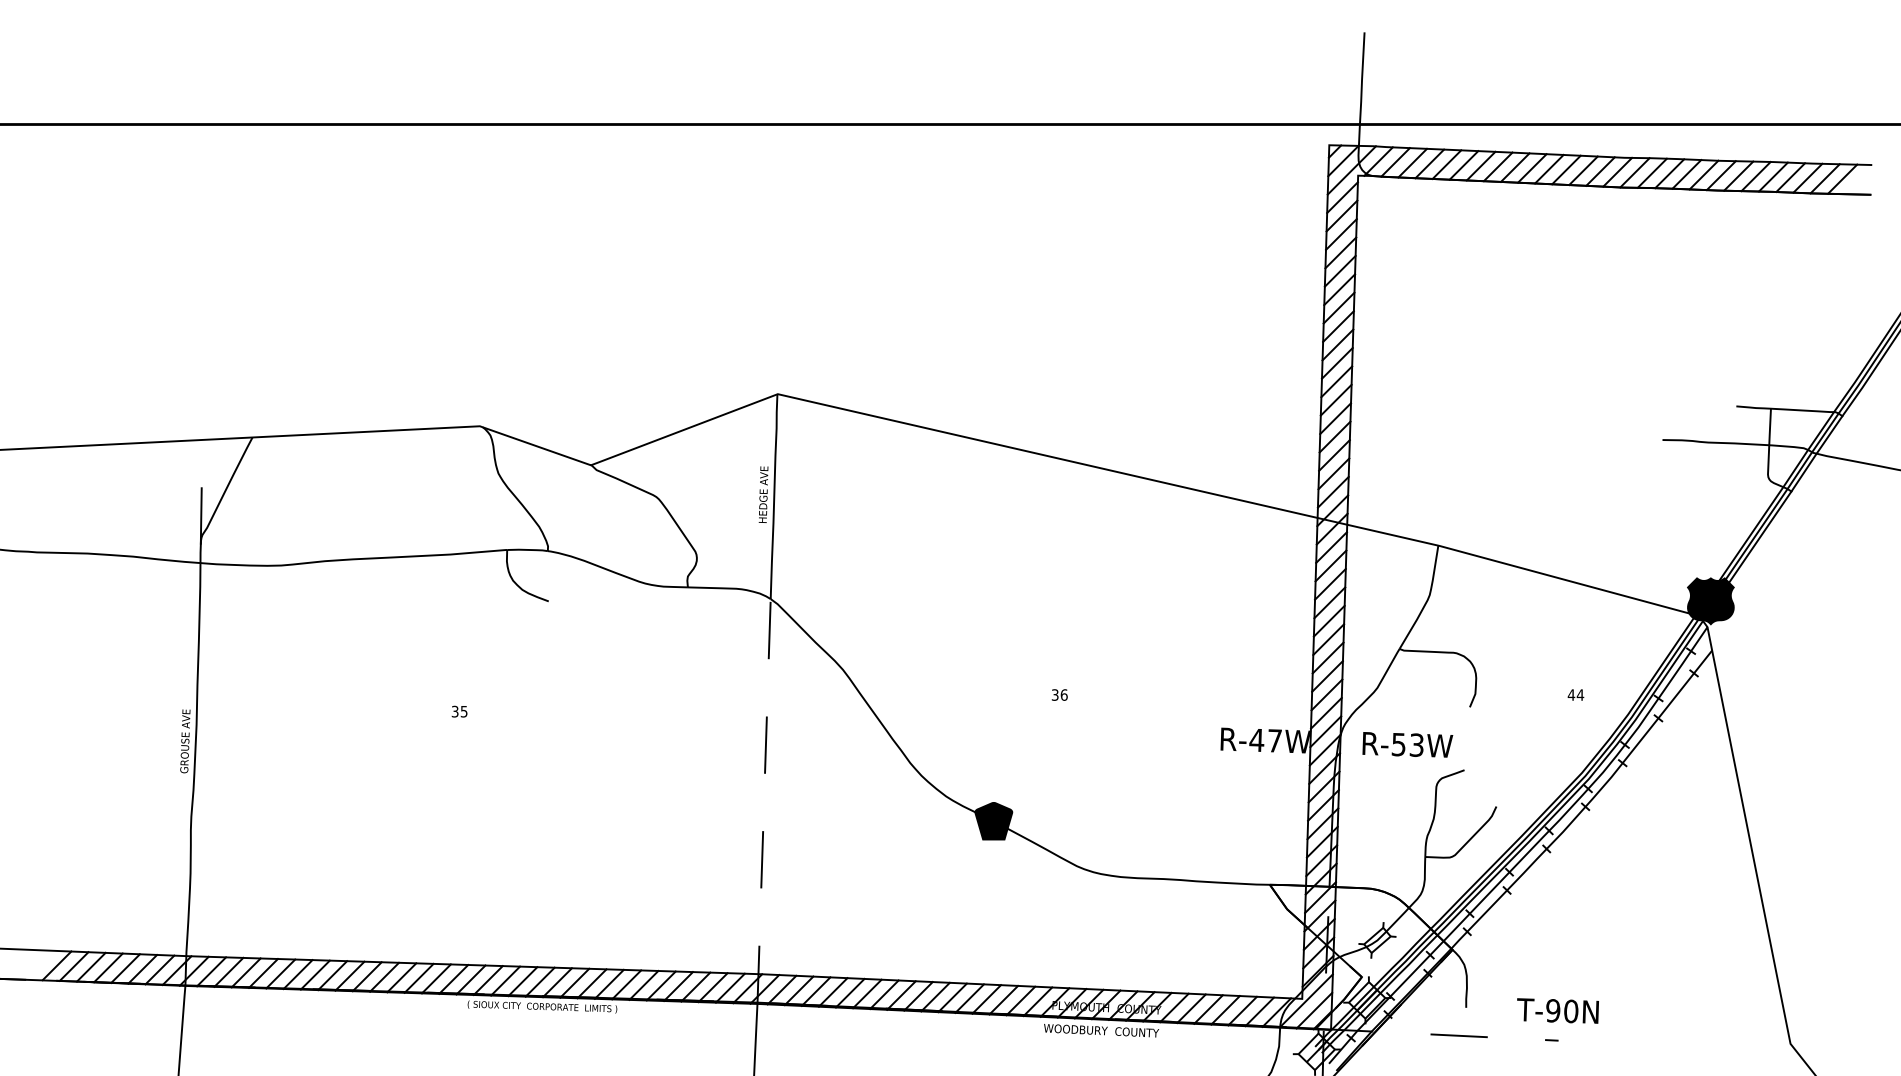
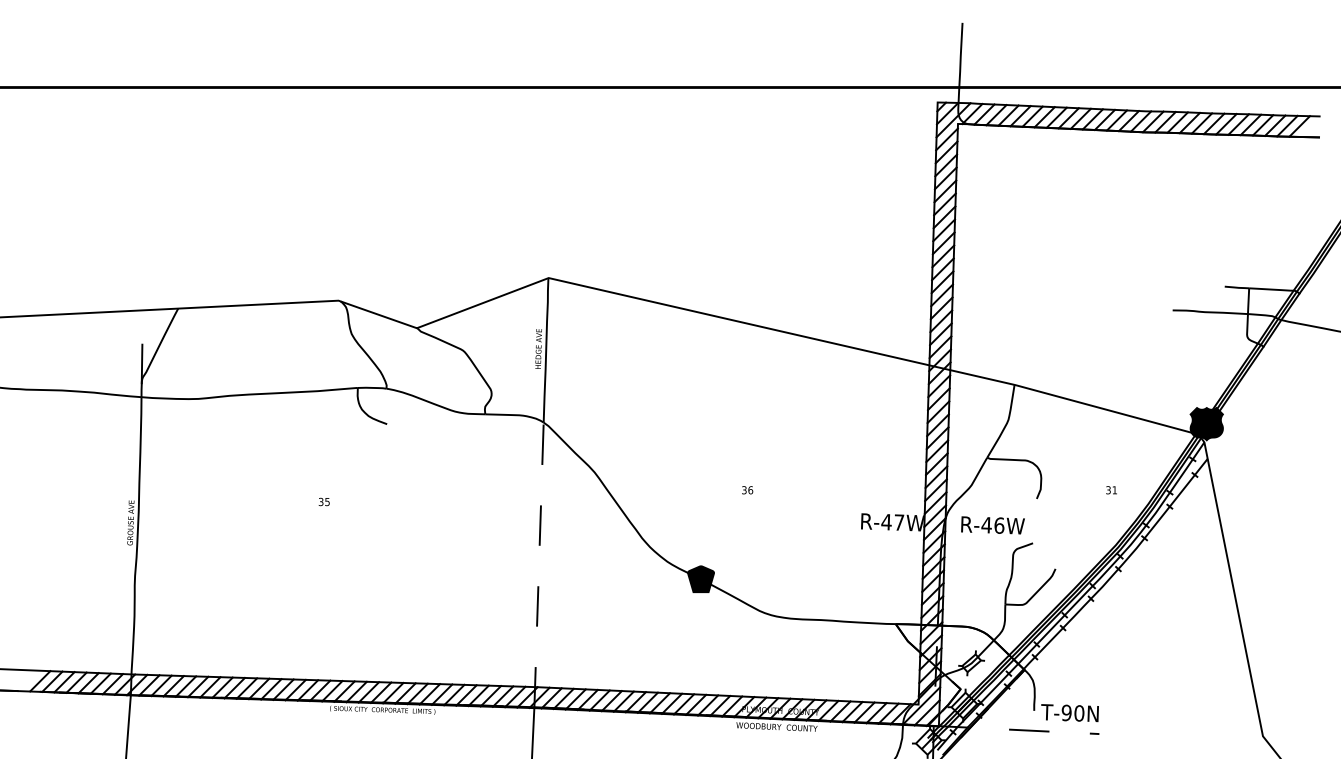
text: (1575, 694) -> (1111, 489), 44 -> 31
text: (1407, 745) -> (992, 525), R-53W -> R-46W
text: (1557, 1010) -> (1069, 712), moved

